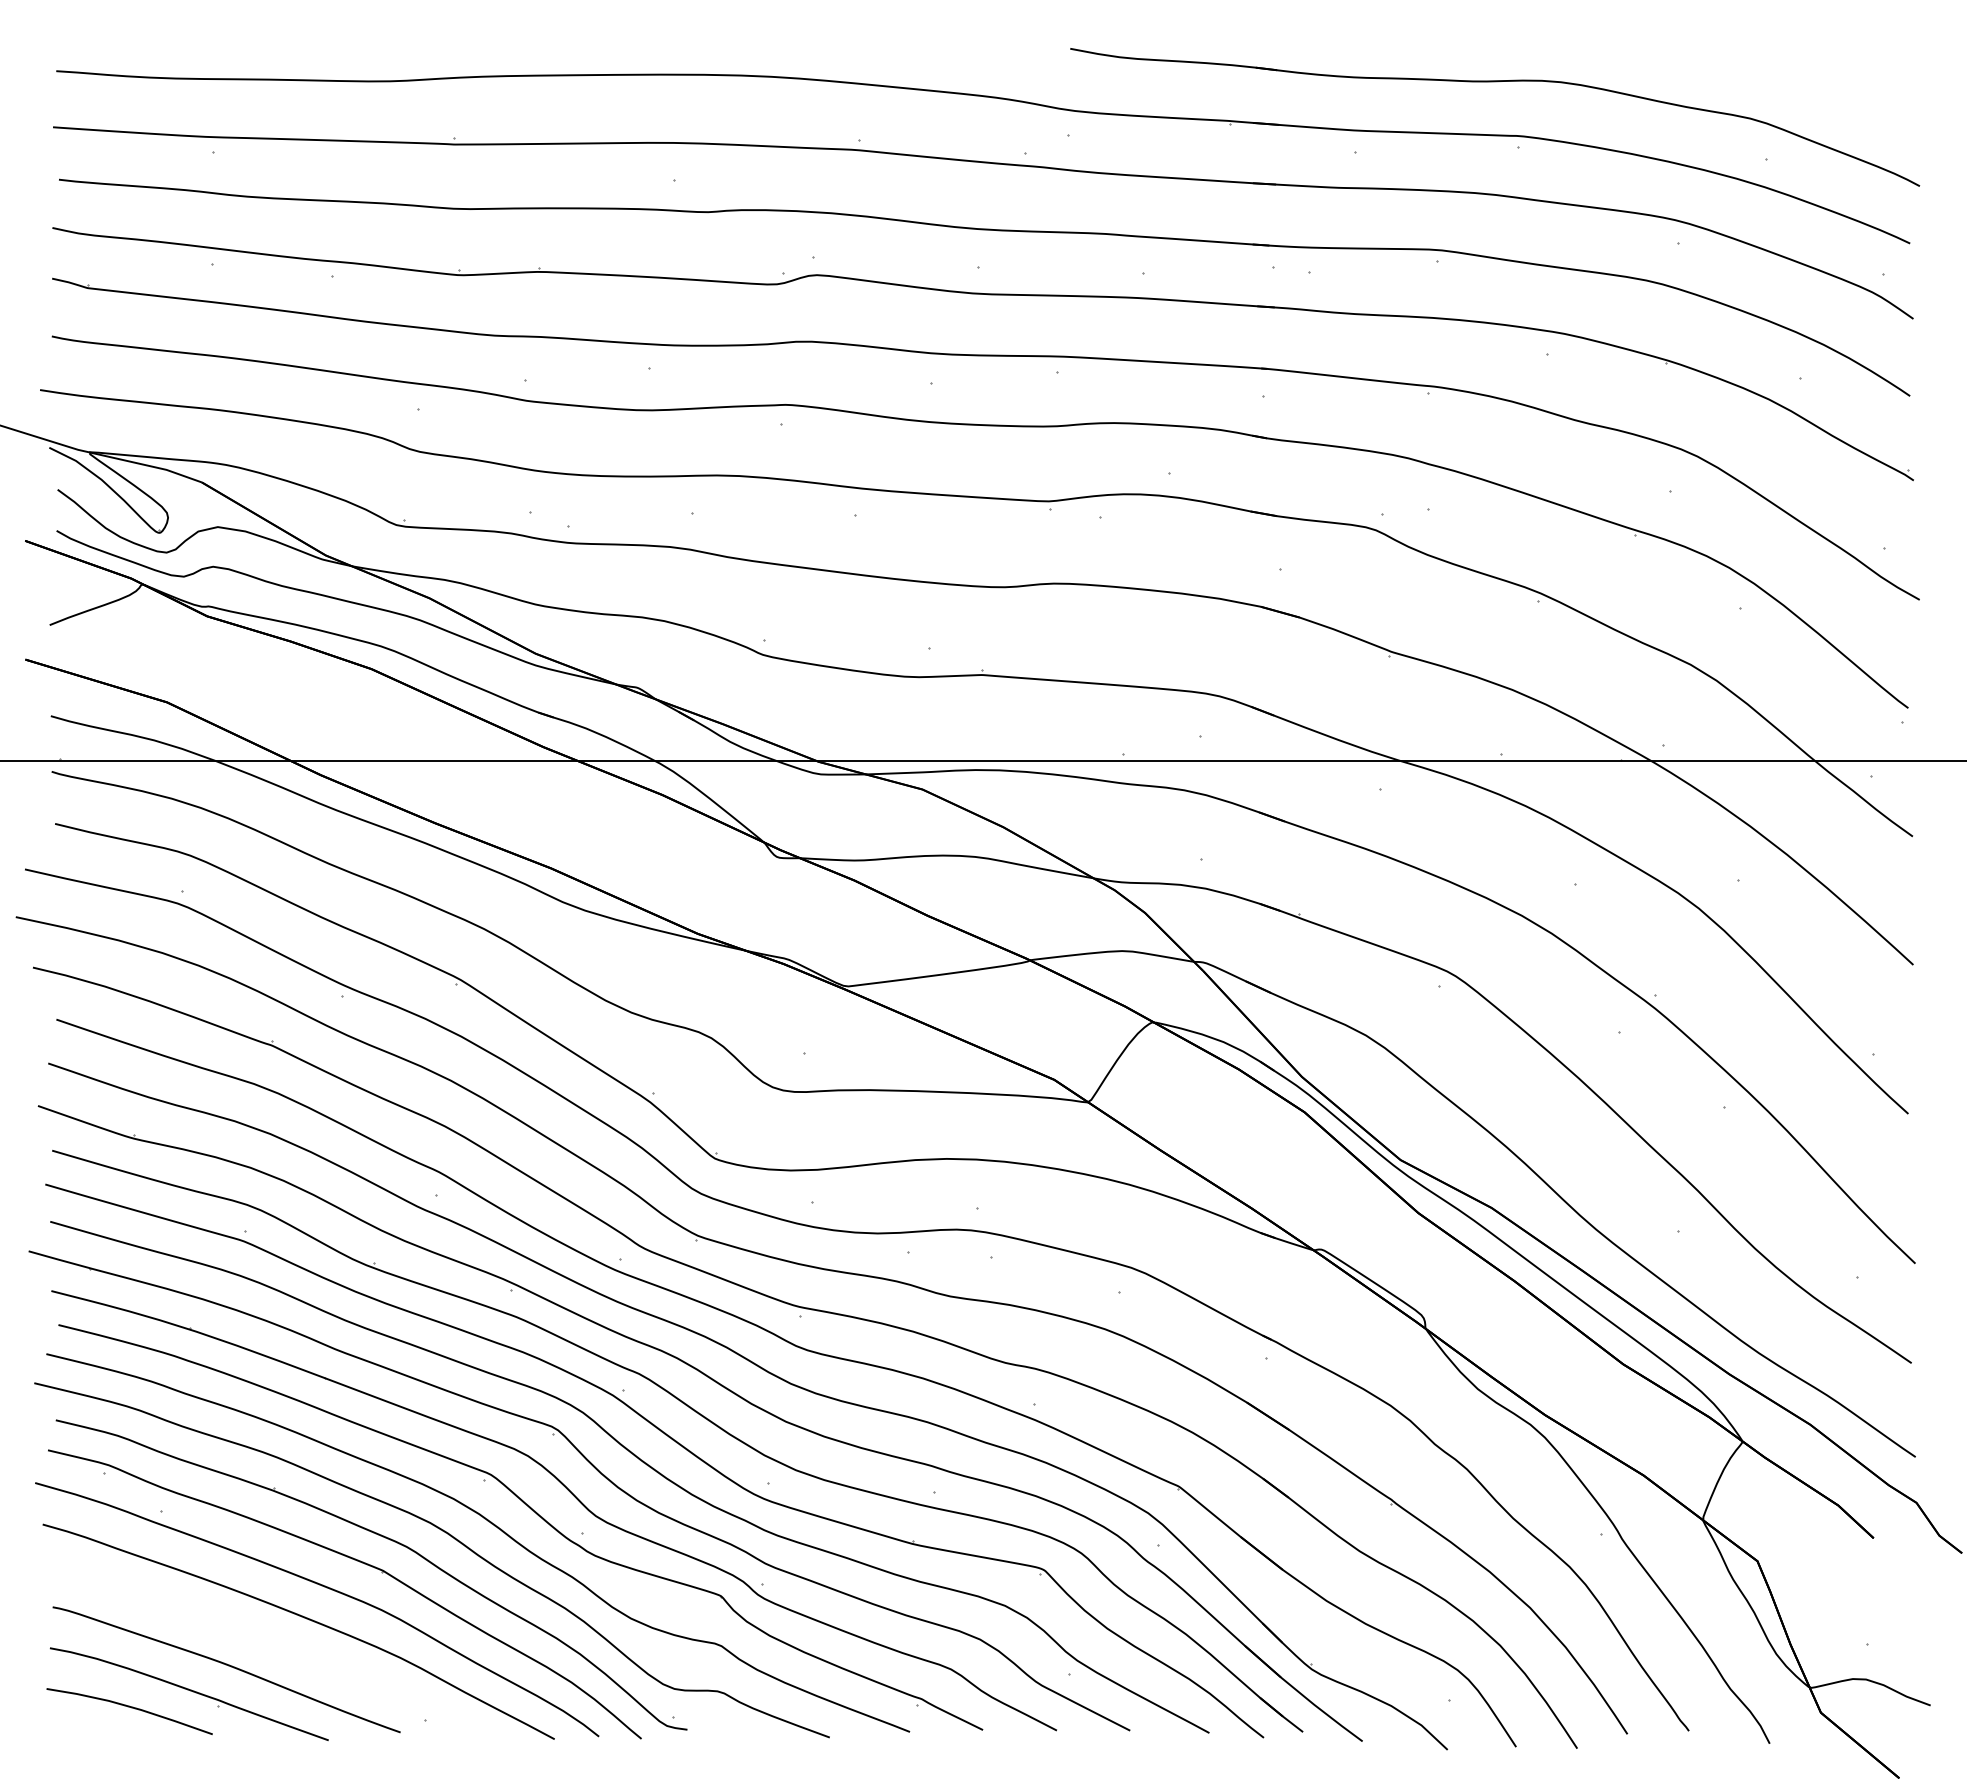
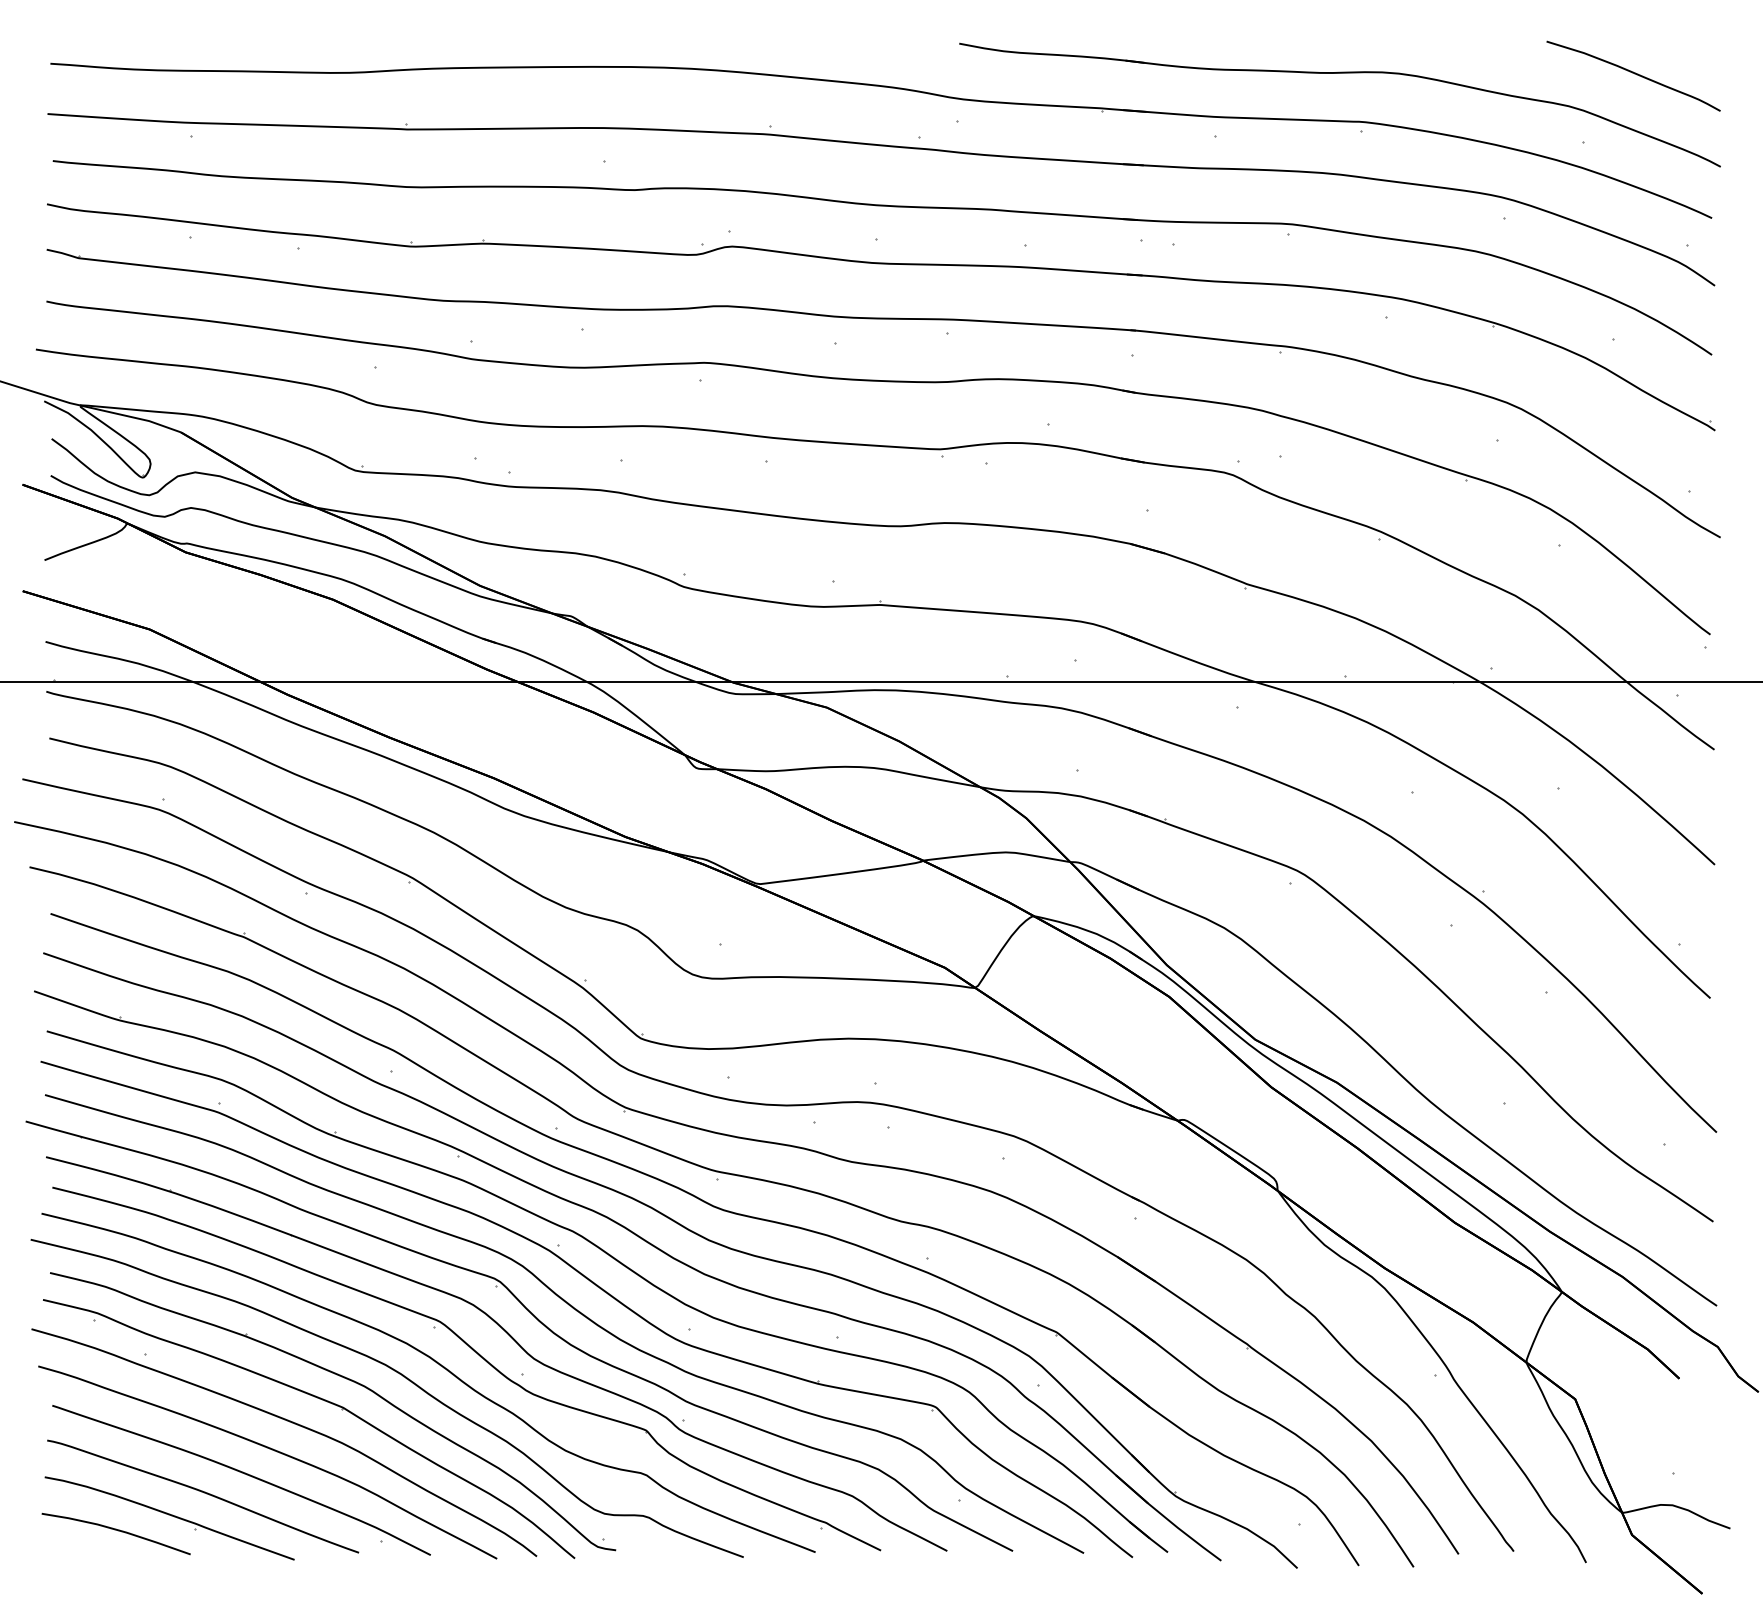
curve: (1822, 82) -> (1633, 73), added
curve: (273, 1645) -> (245, 1474), added

